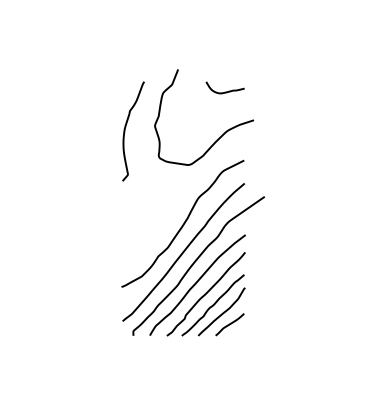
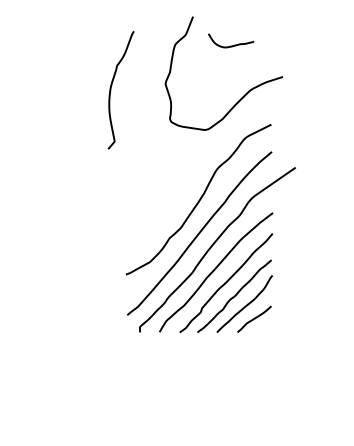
curve: (224, 91) -> (230, 45), moved
curve: (125, 131) -> (111, 90), moved

